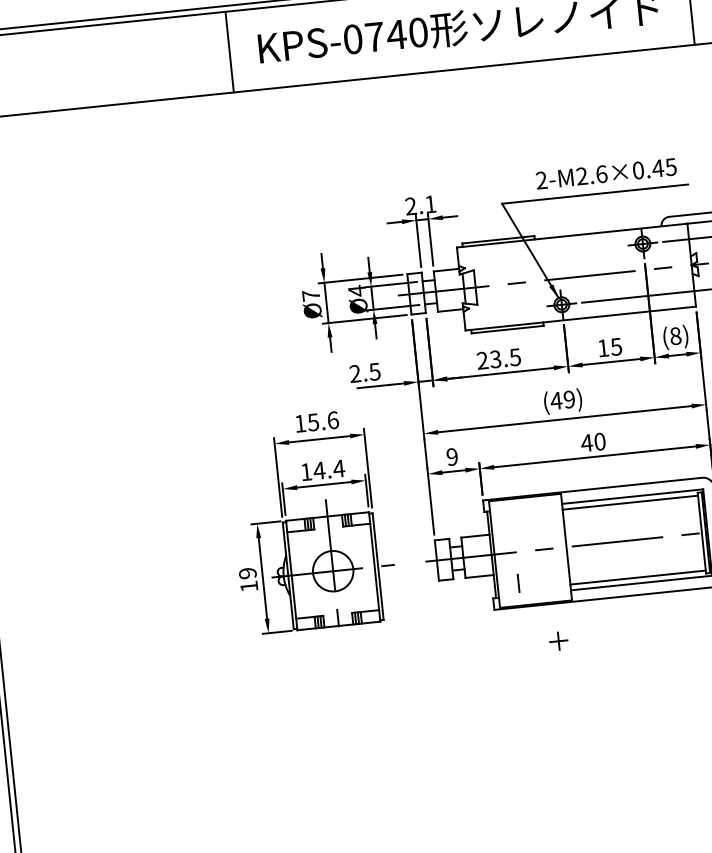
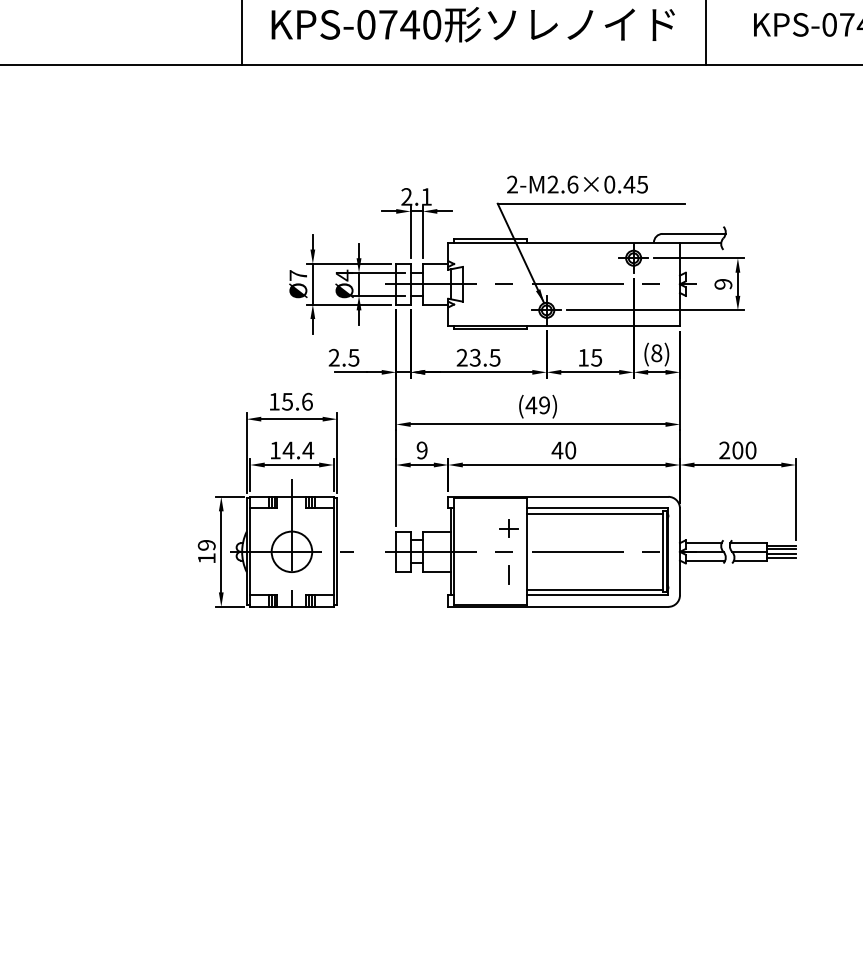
text: (606, 173) -> (577, 184), moved
line: (517, 582) -> (508, 574), moved
part: (558, 641) -> (508, 528), moved

